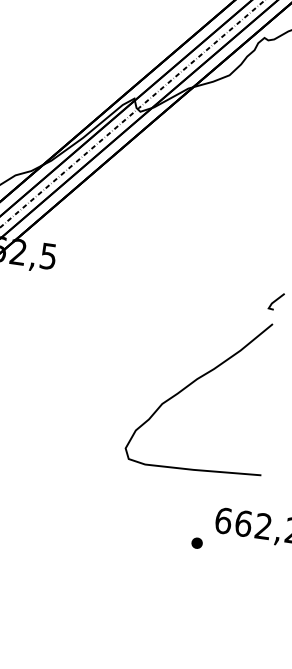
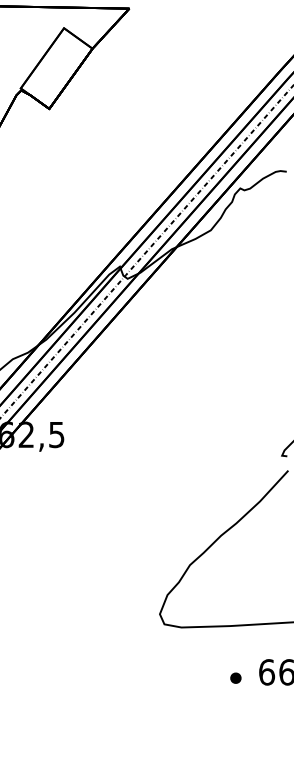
part: (196, 542) -> (235, 677), moved

